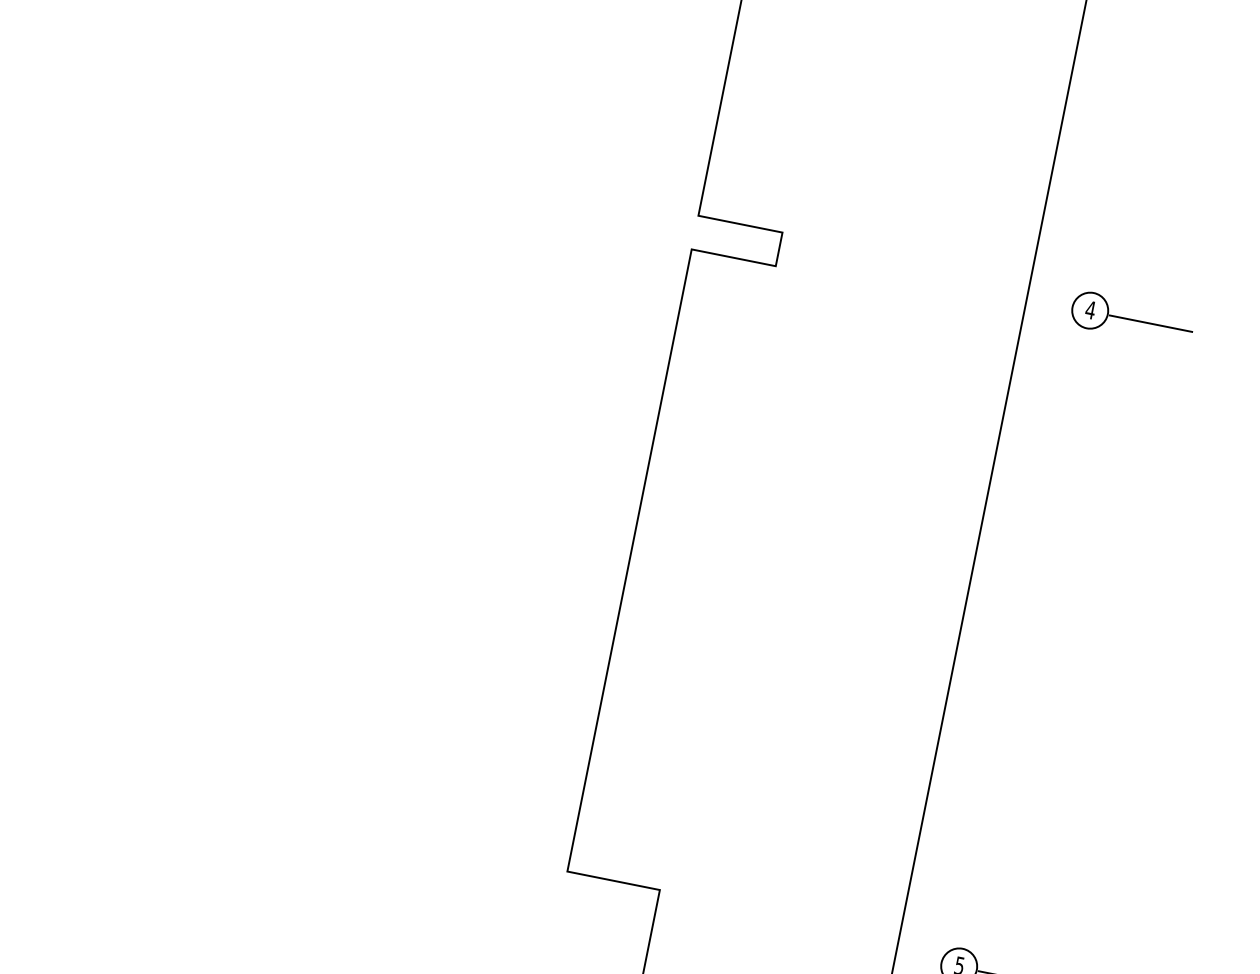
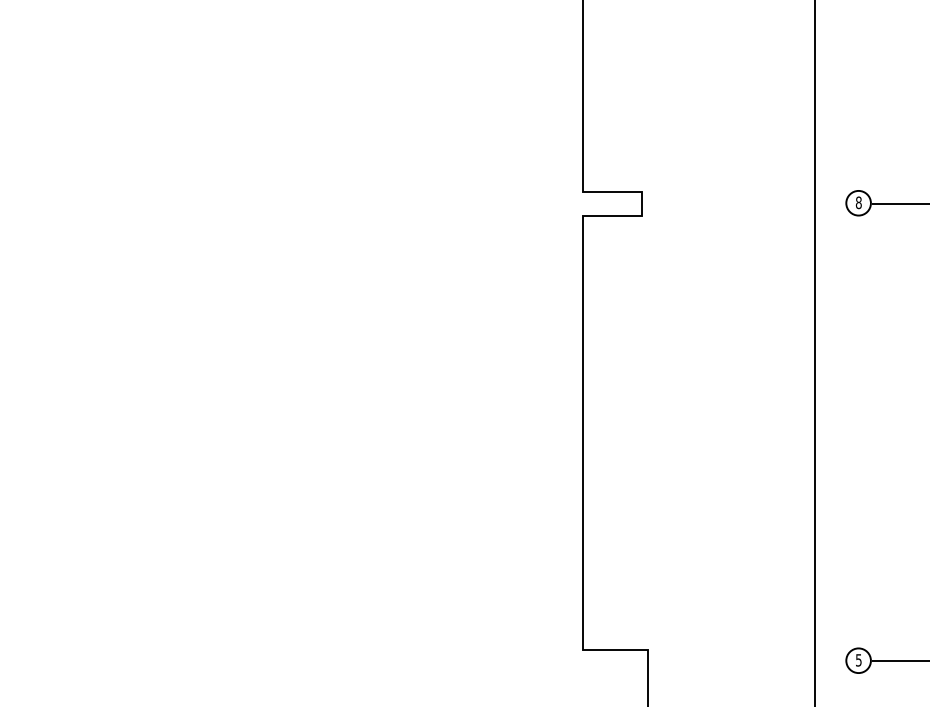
text: (1090, 309) -> (858, 202), 4 -> 8

